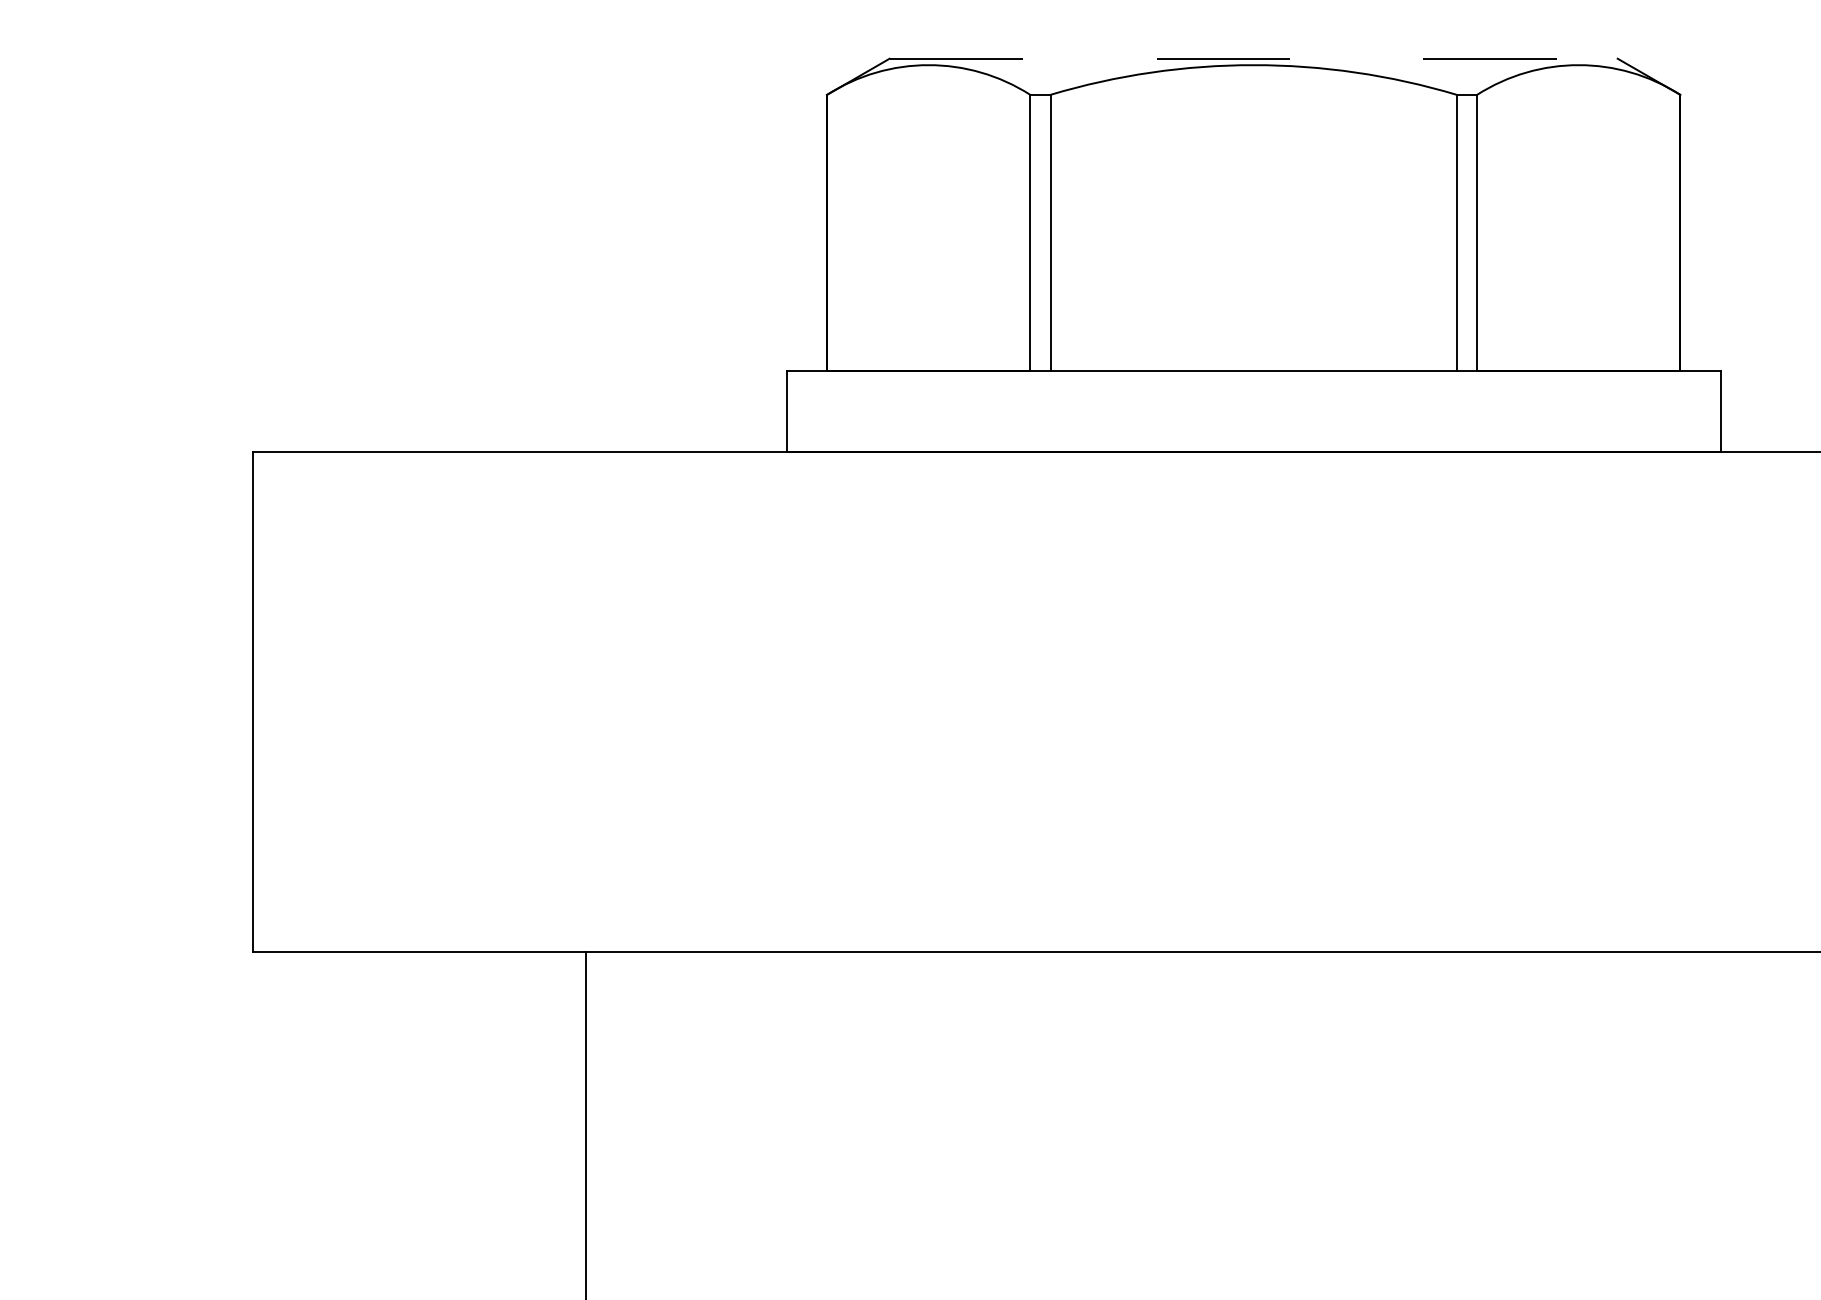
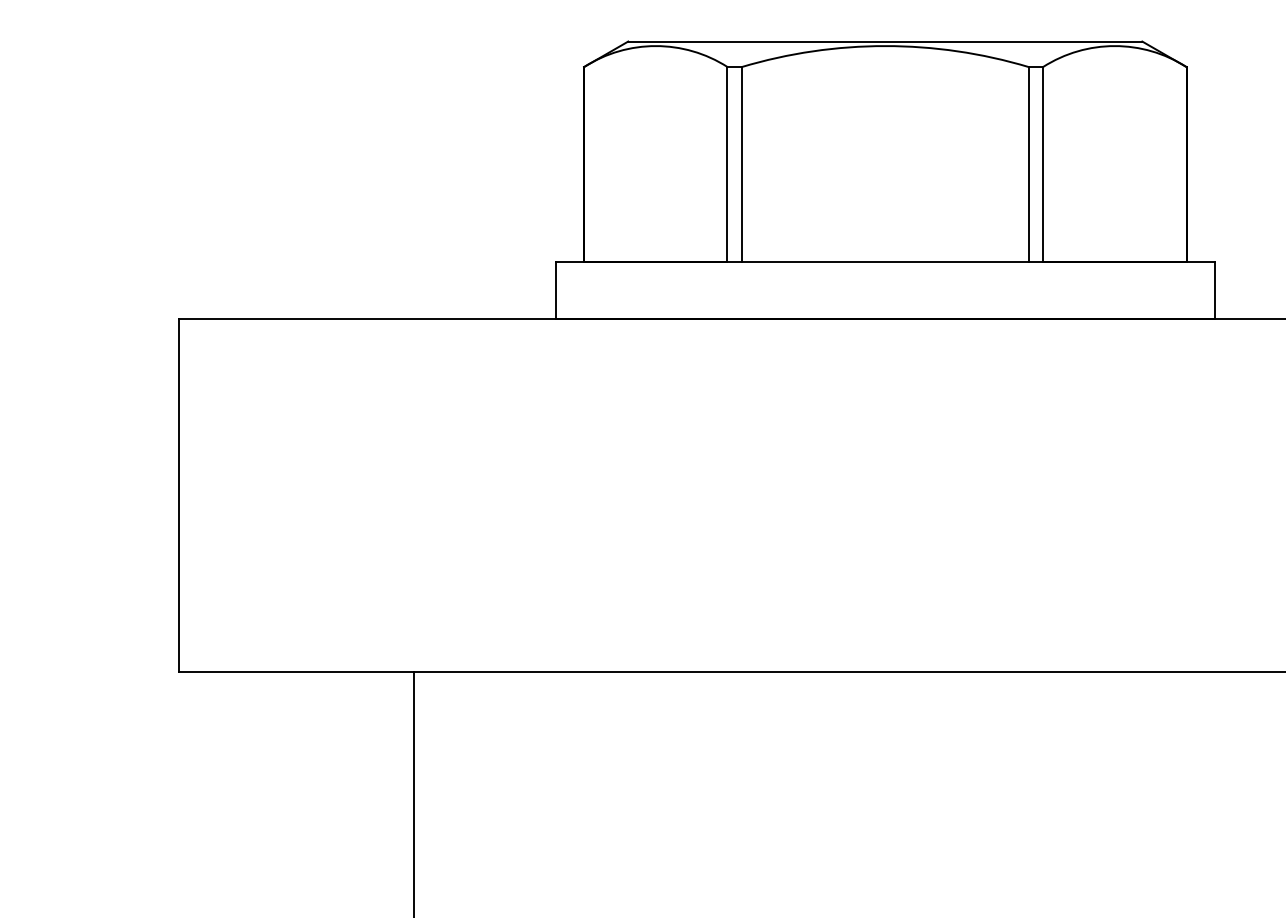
line: (1253, 58) -> (885, 41), dashed -> solid

